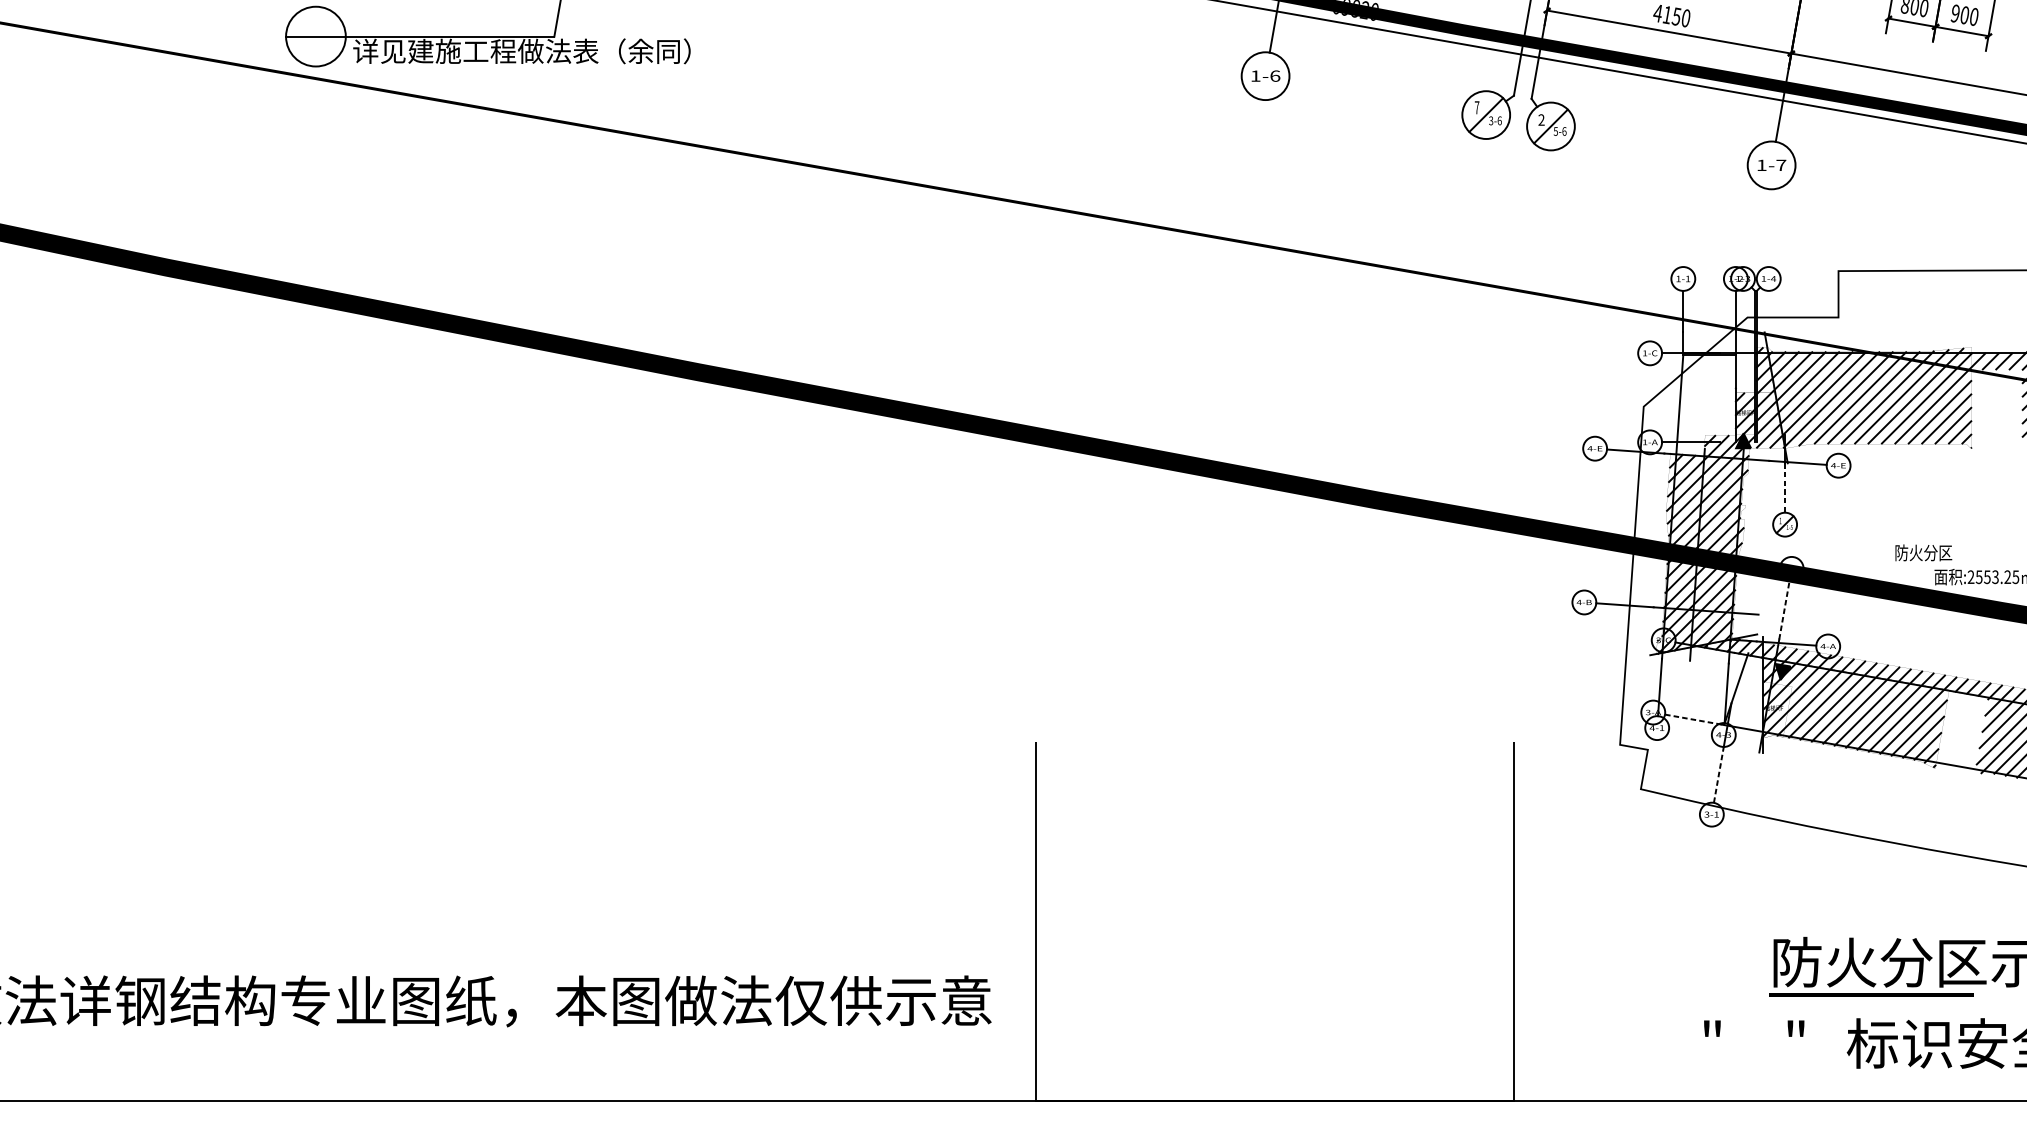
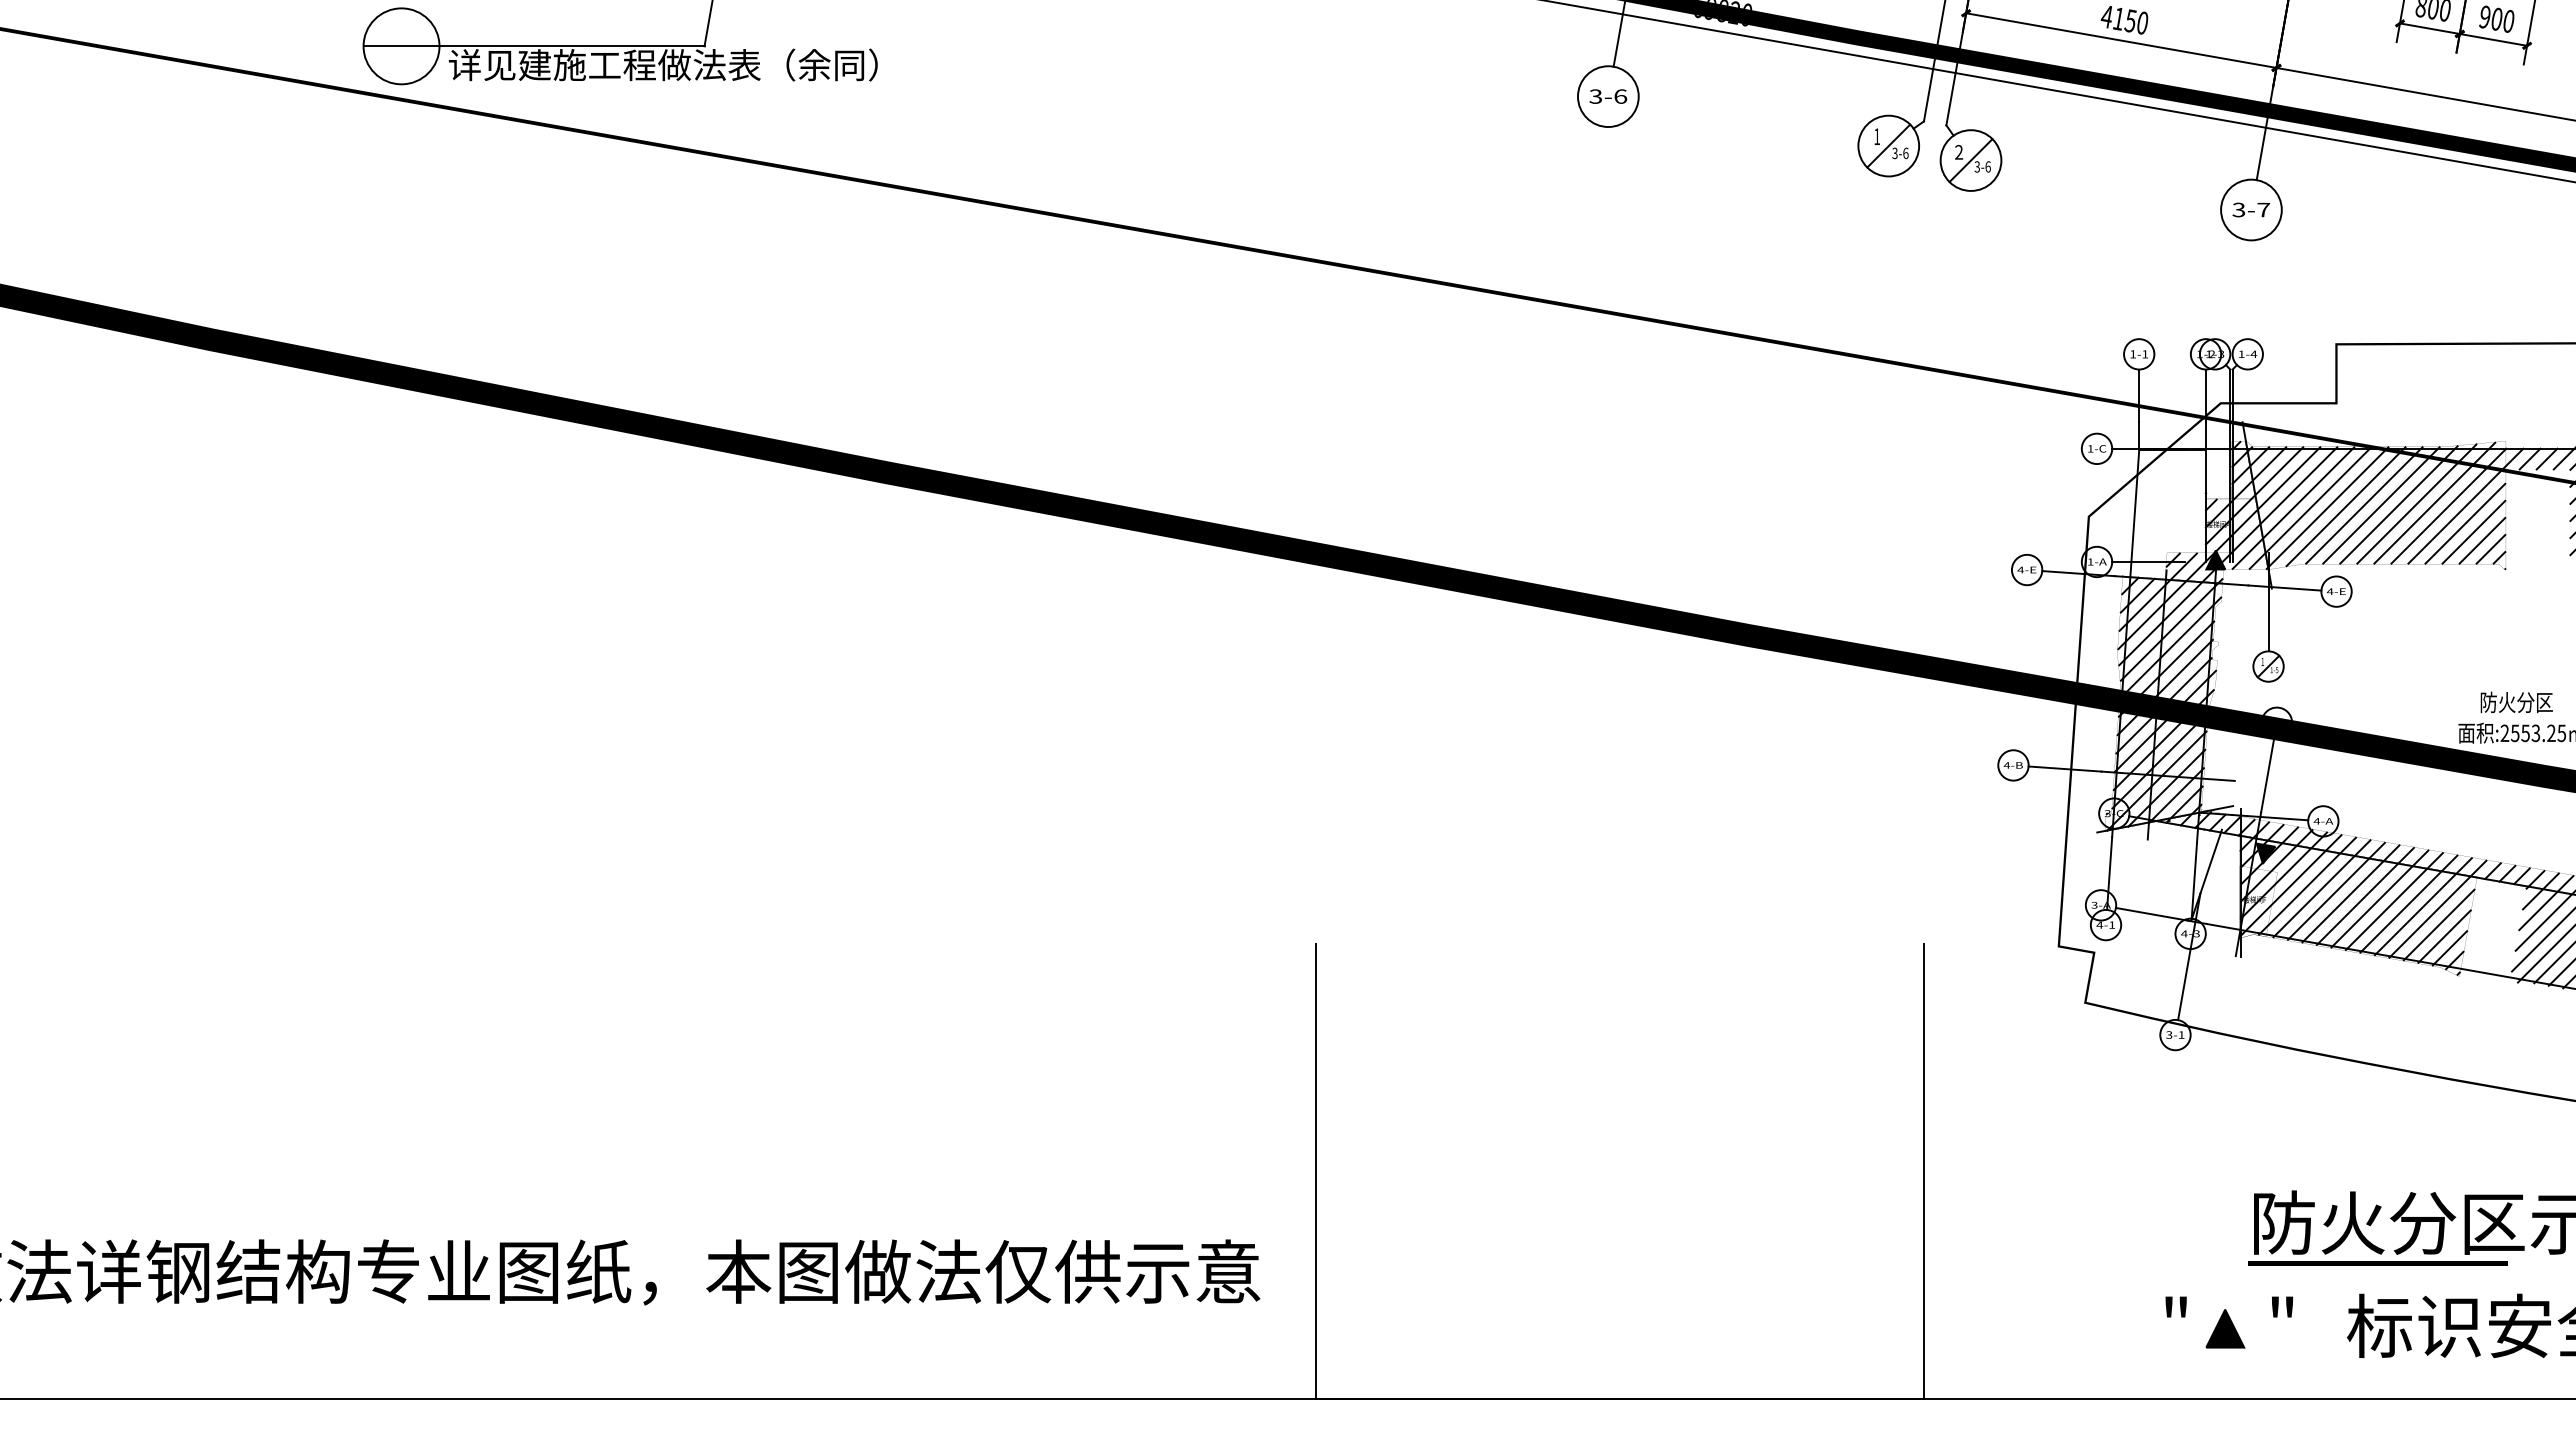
text: (1255, 76) -> (1595, 96), 1-6 -> 3-6
text: (1477, 107) -> (1877, 136), 7 -> 1
text: (1555, 131) -> (1976, 166), 5-6 -> 3-6
text: (1761, 165) -> (2238, 209), 1-7 -> 3-7
line: (1785, 488) -> (2268, 620), dashed -> solid
text: (1923, 552) -> (2516, 702), moved
line: (1784, 610) -> (2267, 775), dashed -> solid
line: (1692, 719) -> (2151, 914), dashed -> solid
line: (1718, 774) -> (2184, 984), dashed -> solid
part: (1751, 1045) -> (2225, 1328), added

